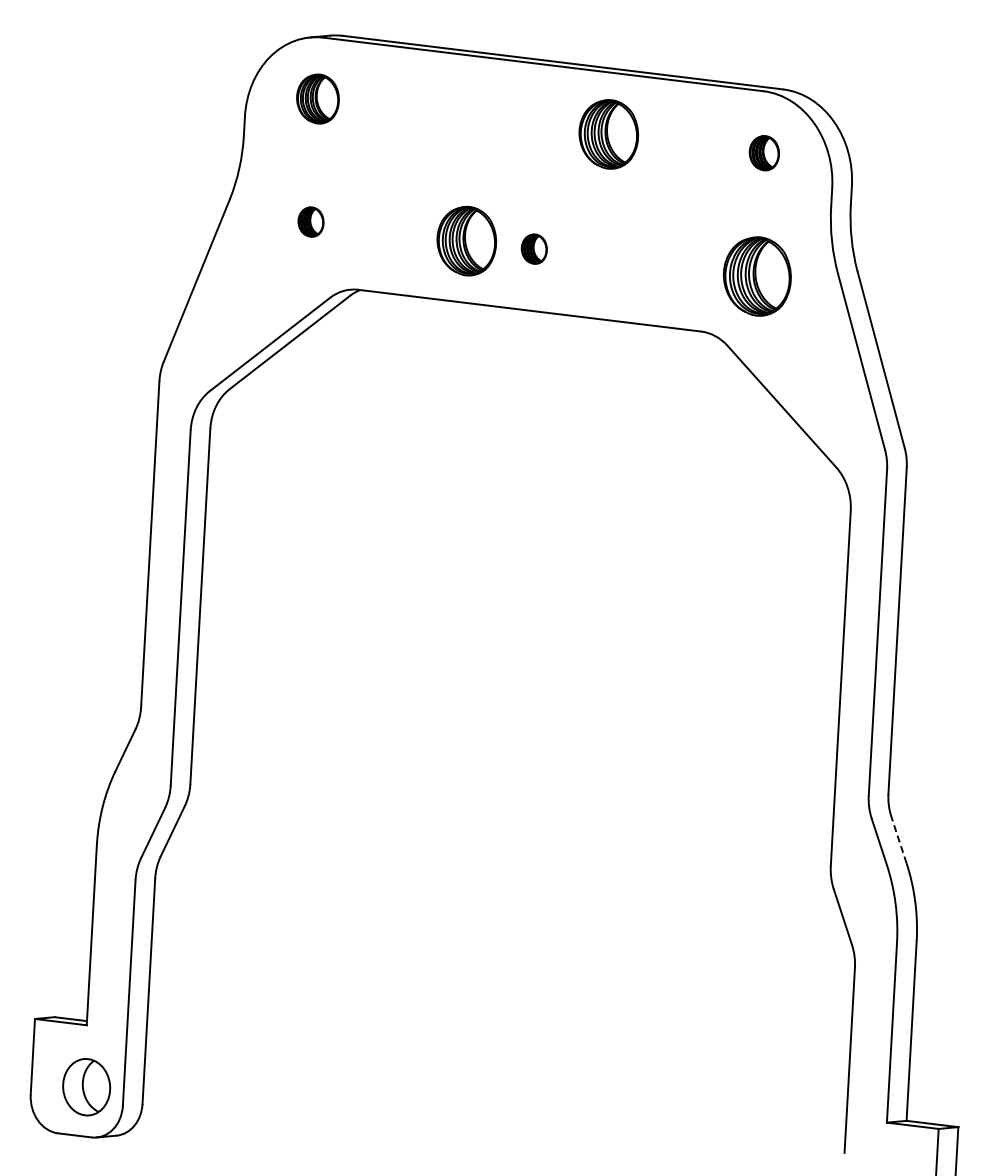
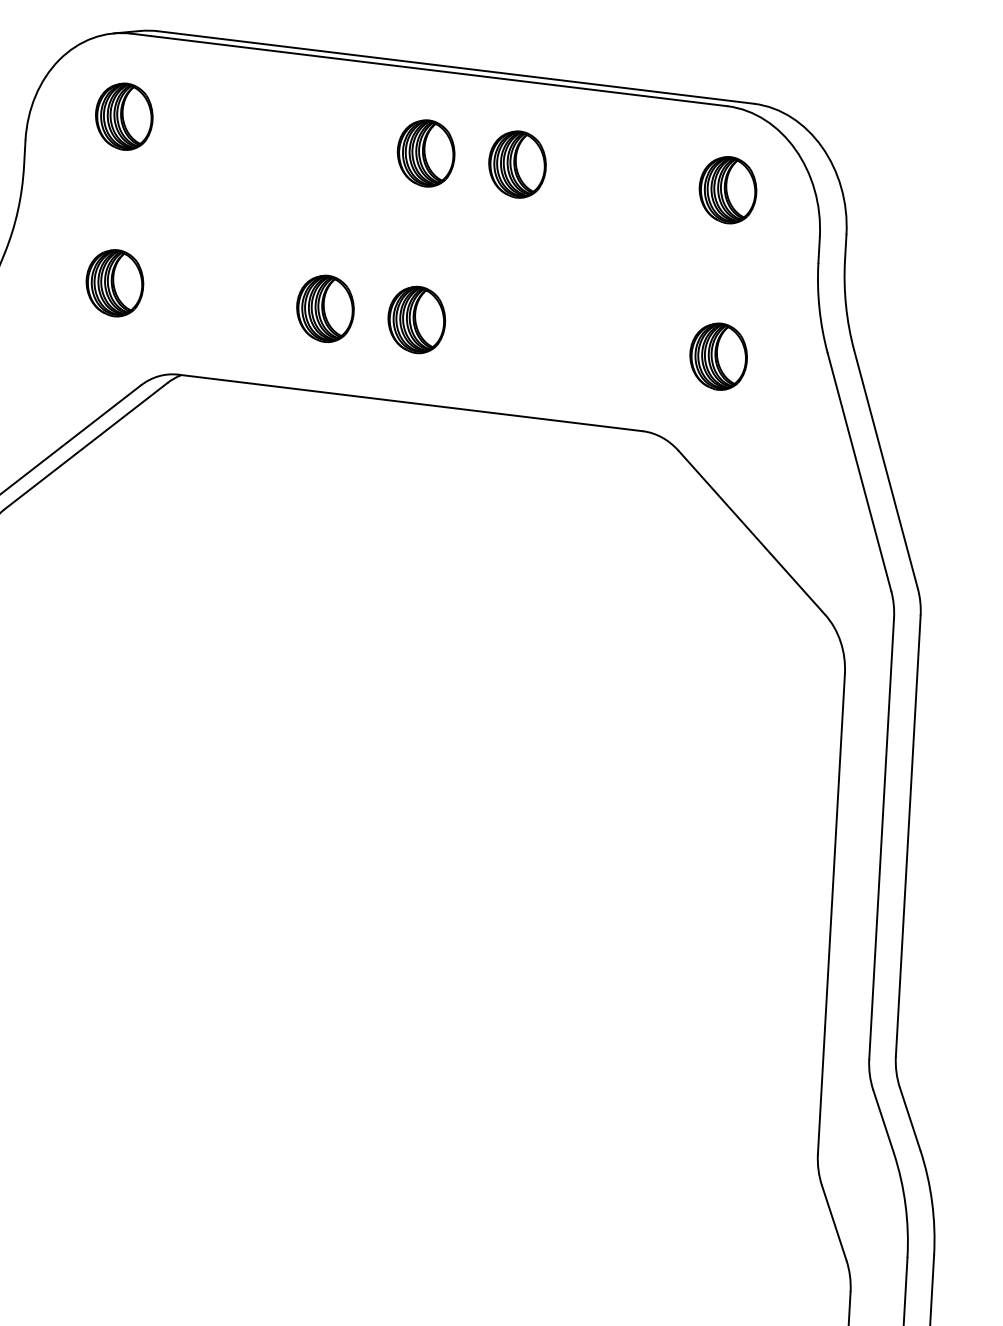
part: (541, 125) -> (426, 152), added
part: (608, 134) -> (517, 164), size x0.71
part: (764, 152) -> (728, 189), size x1.43
part: (310, 221) -> (114, 282), size x1.67
part: (466, 240) -> (325, 308), size x0.71
part: (534, 248) -> (417, 318), size x1.67
part: (757, 276) -> (718, 356), size x0.62
line: (898, 839) -> (909, 1118), dashed -> solid

